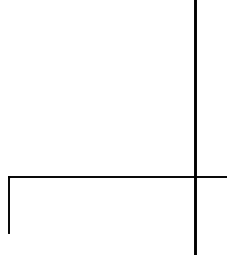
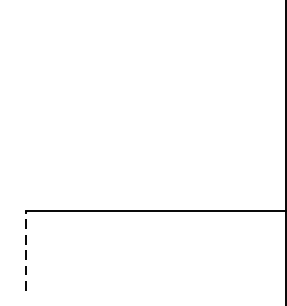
line: (9, 204) -> (26, 250), solid -> dashed

